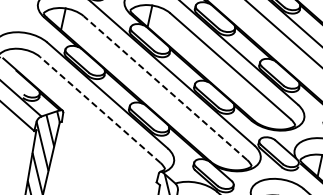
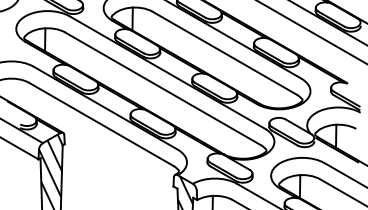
line: (165, 87) -> (163, 88), dashed -> solid
line: (99, 109) -> (100, 124), dashed -> solid

